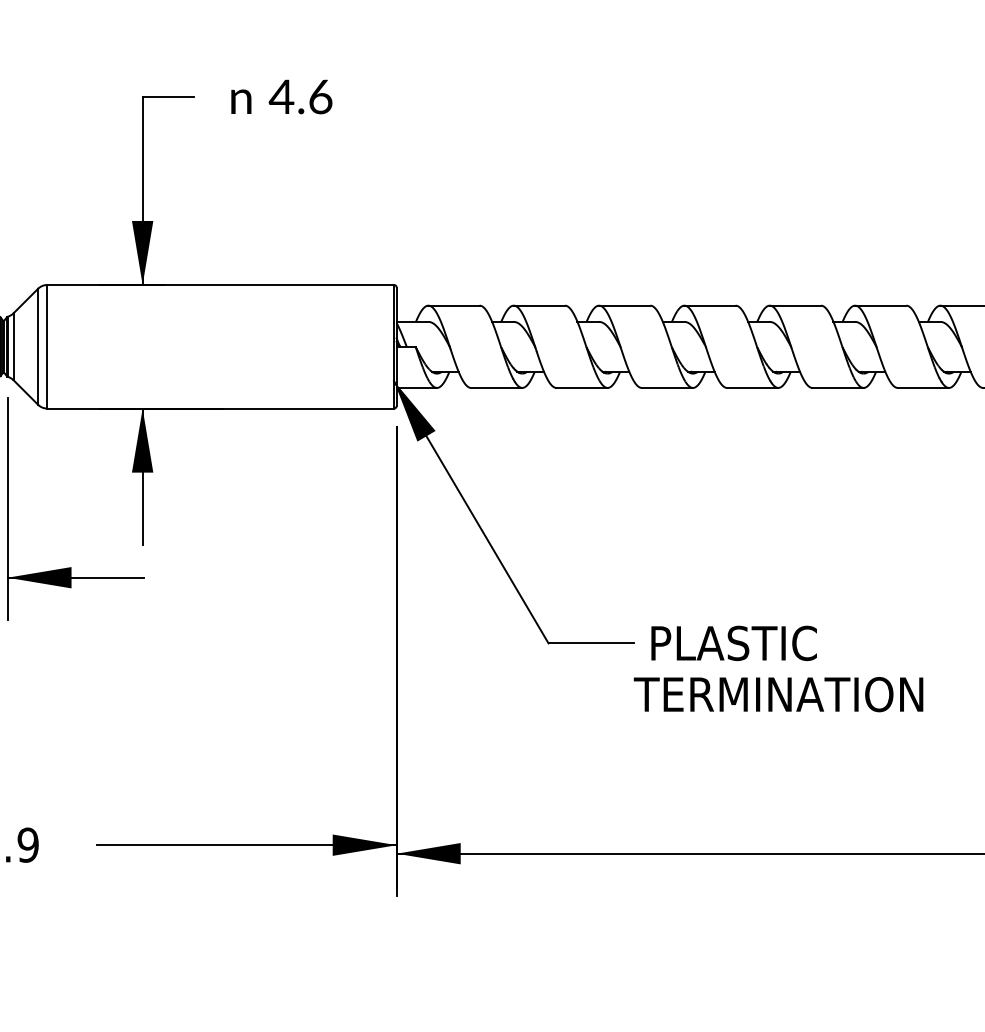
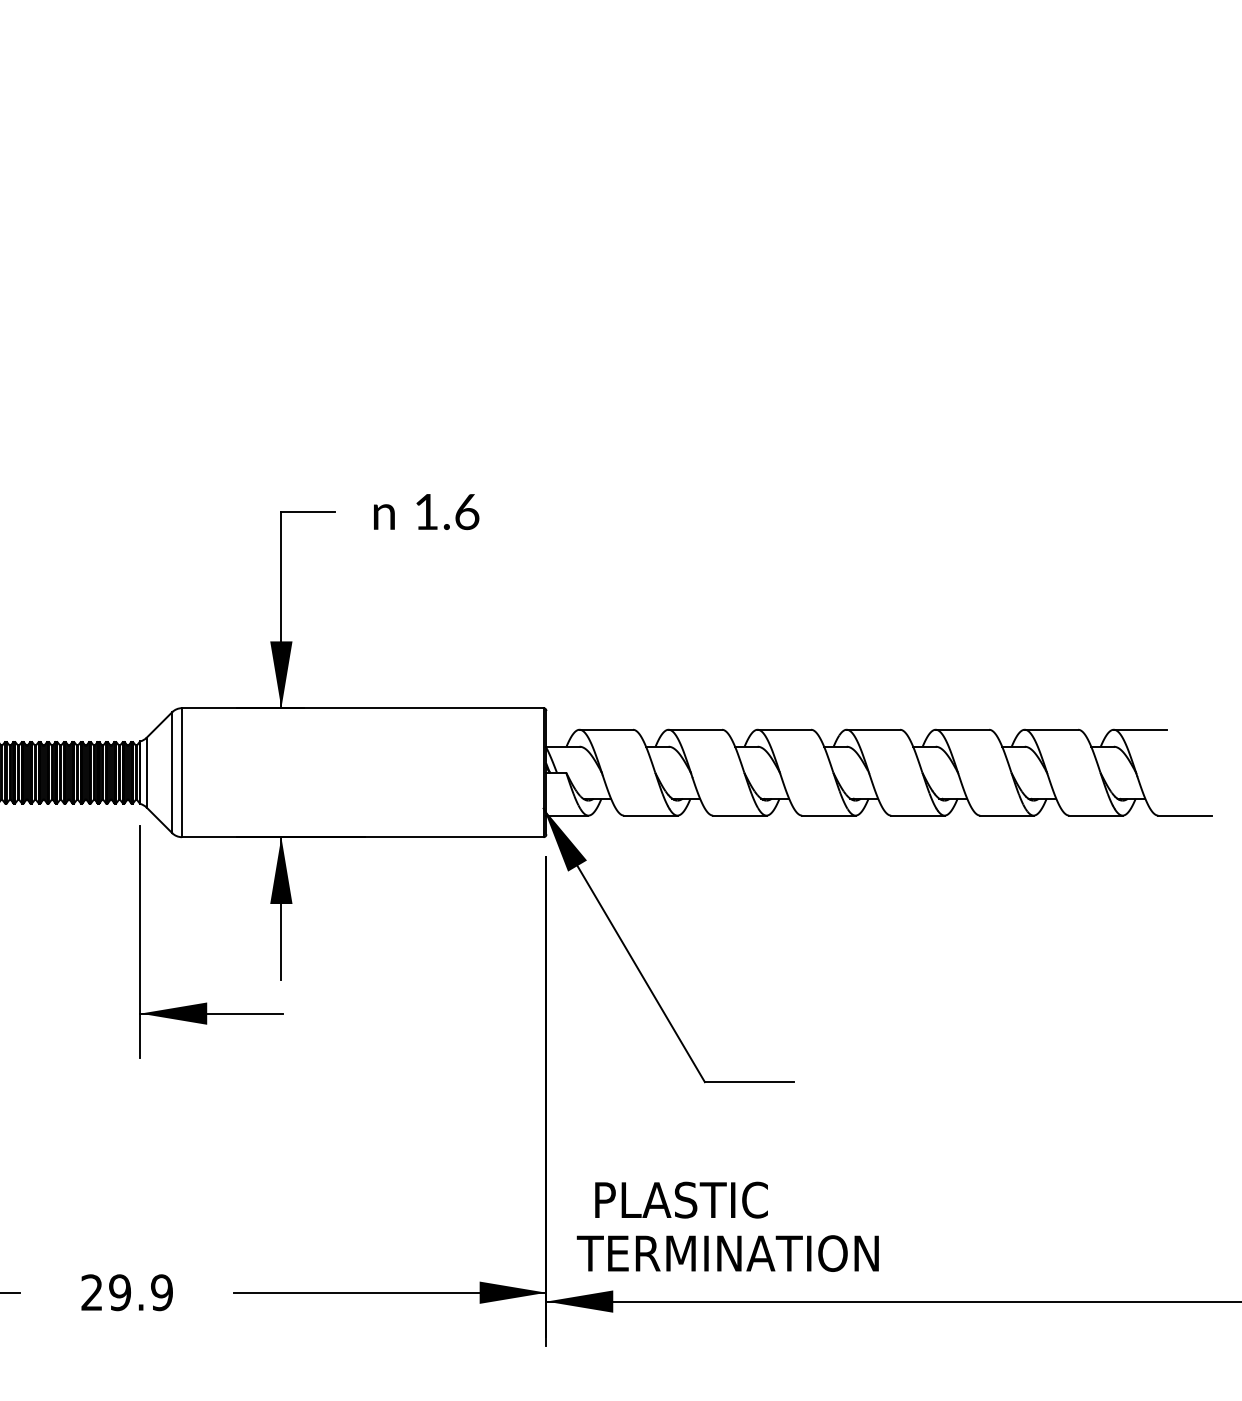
text: (280, 96) -> (425, 511), 4.6 -> 1.6
text: (778, 668) -> (727, 1226), moved

